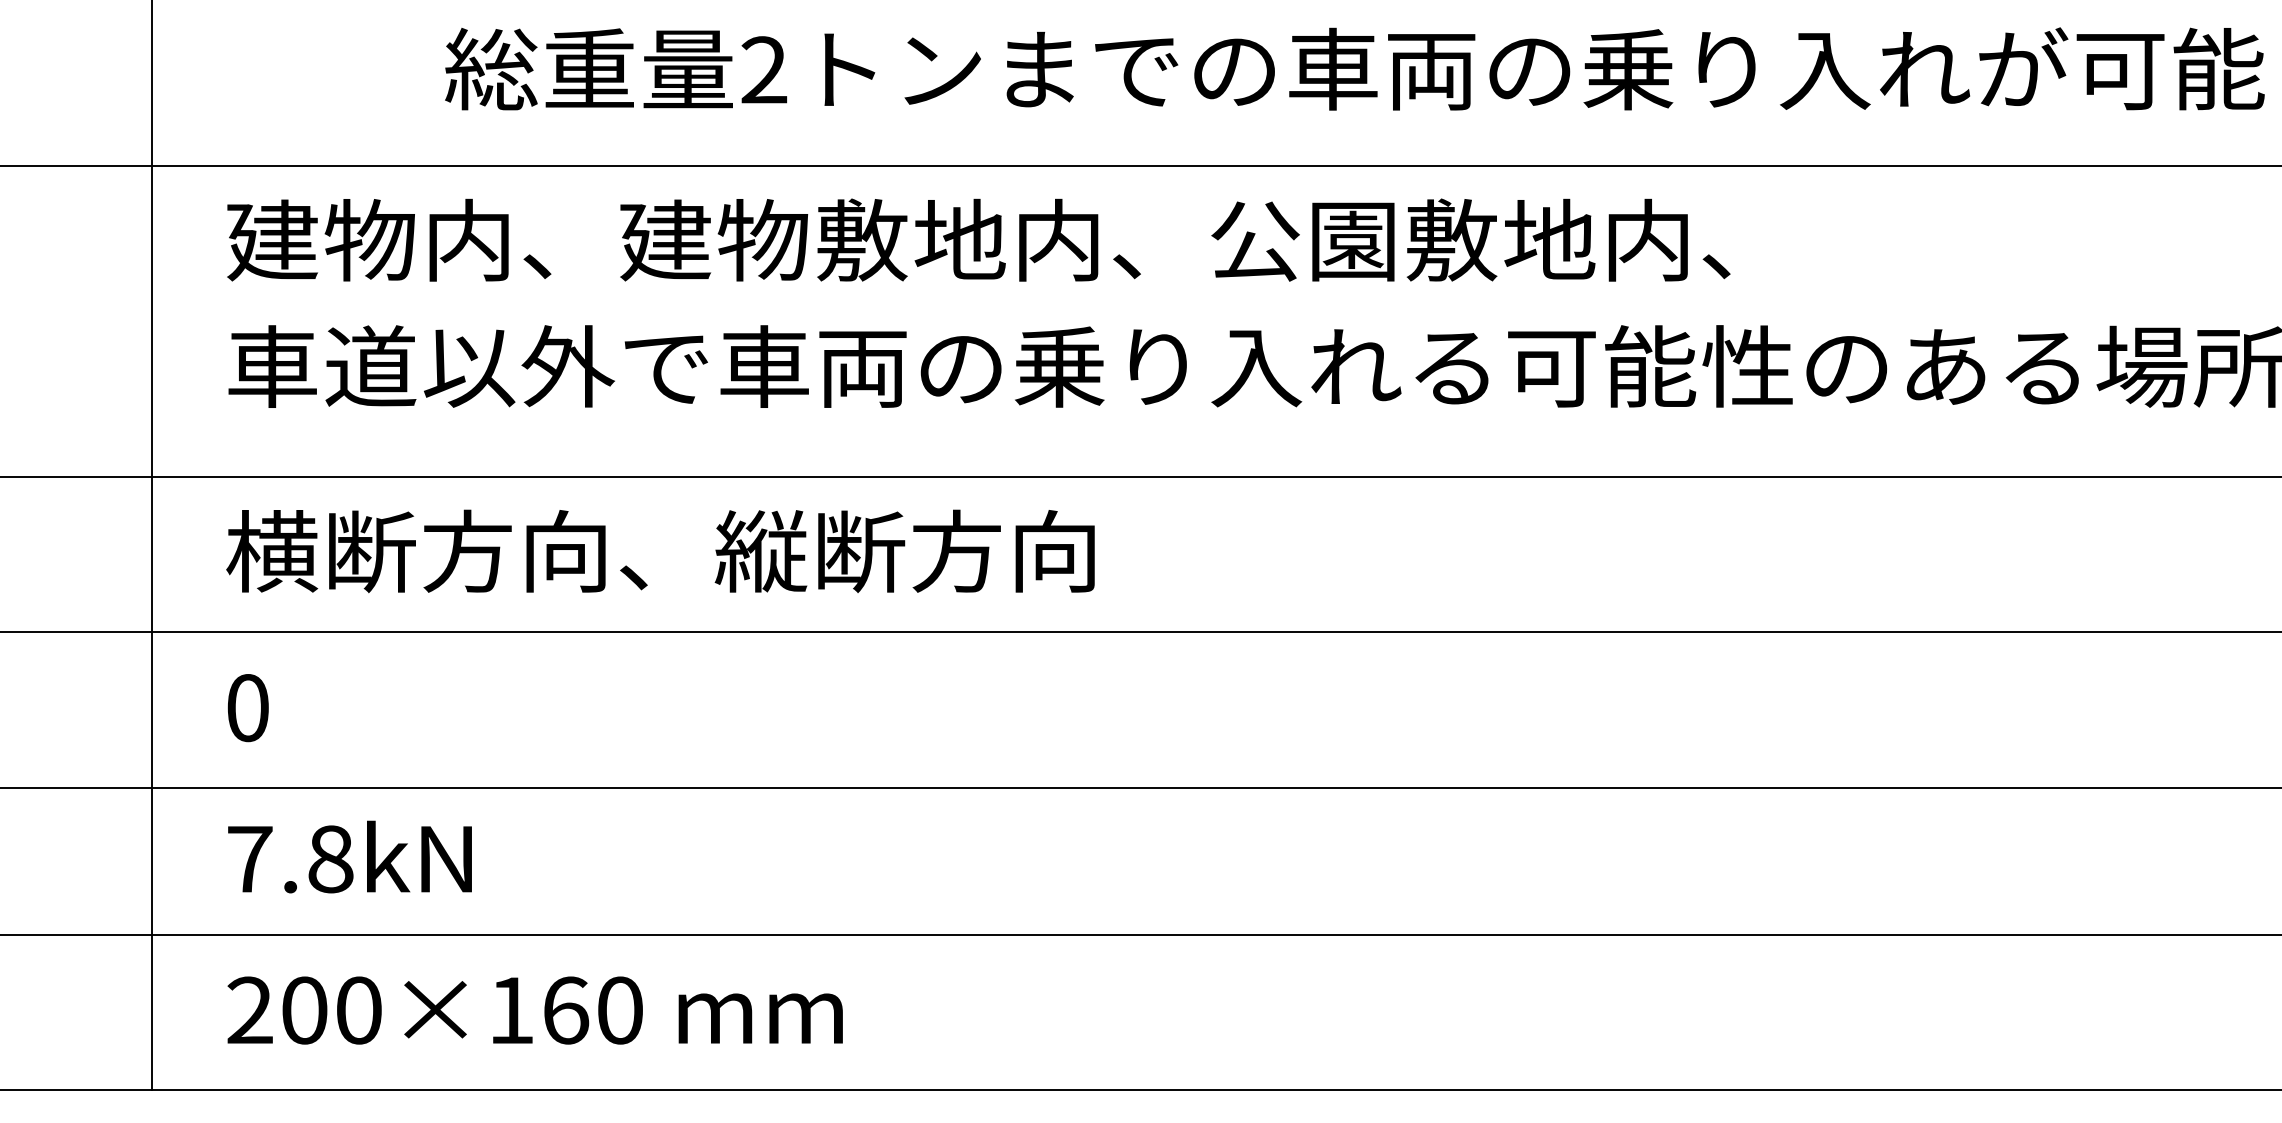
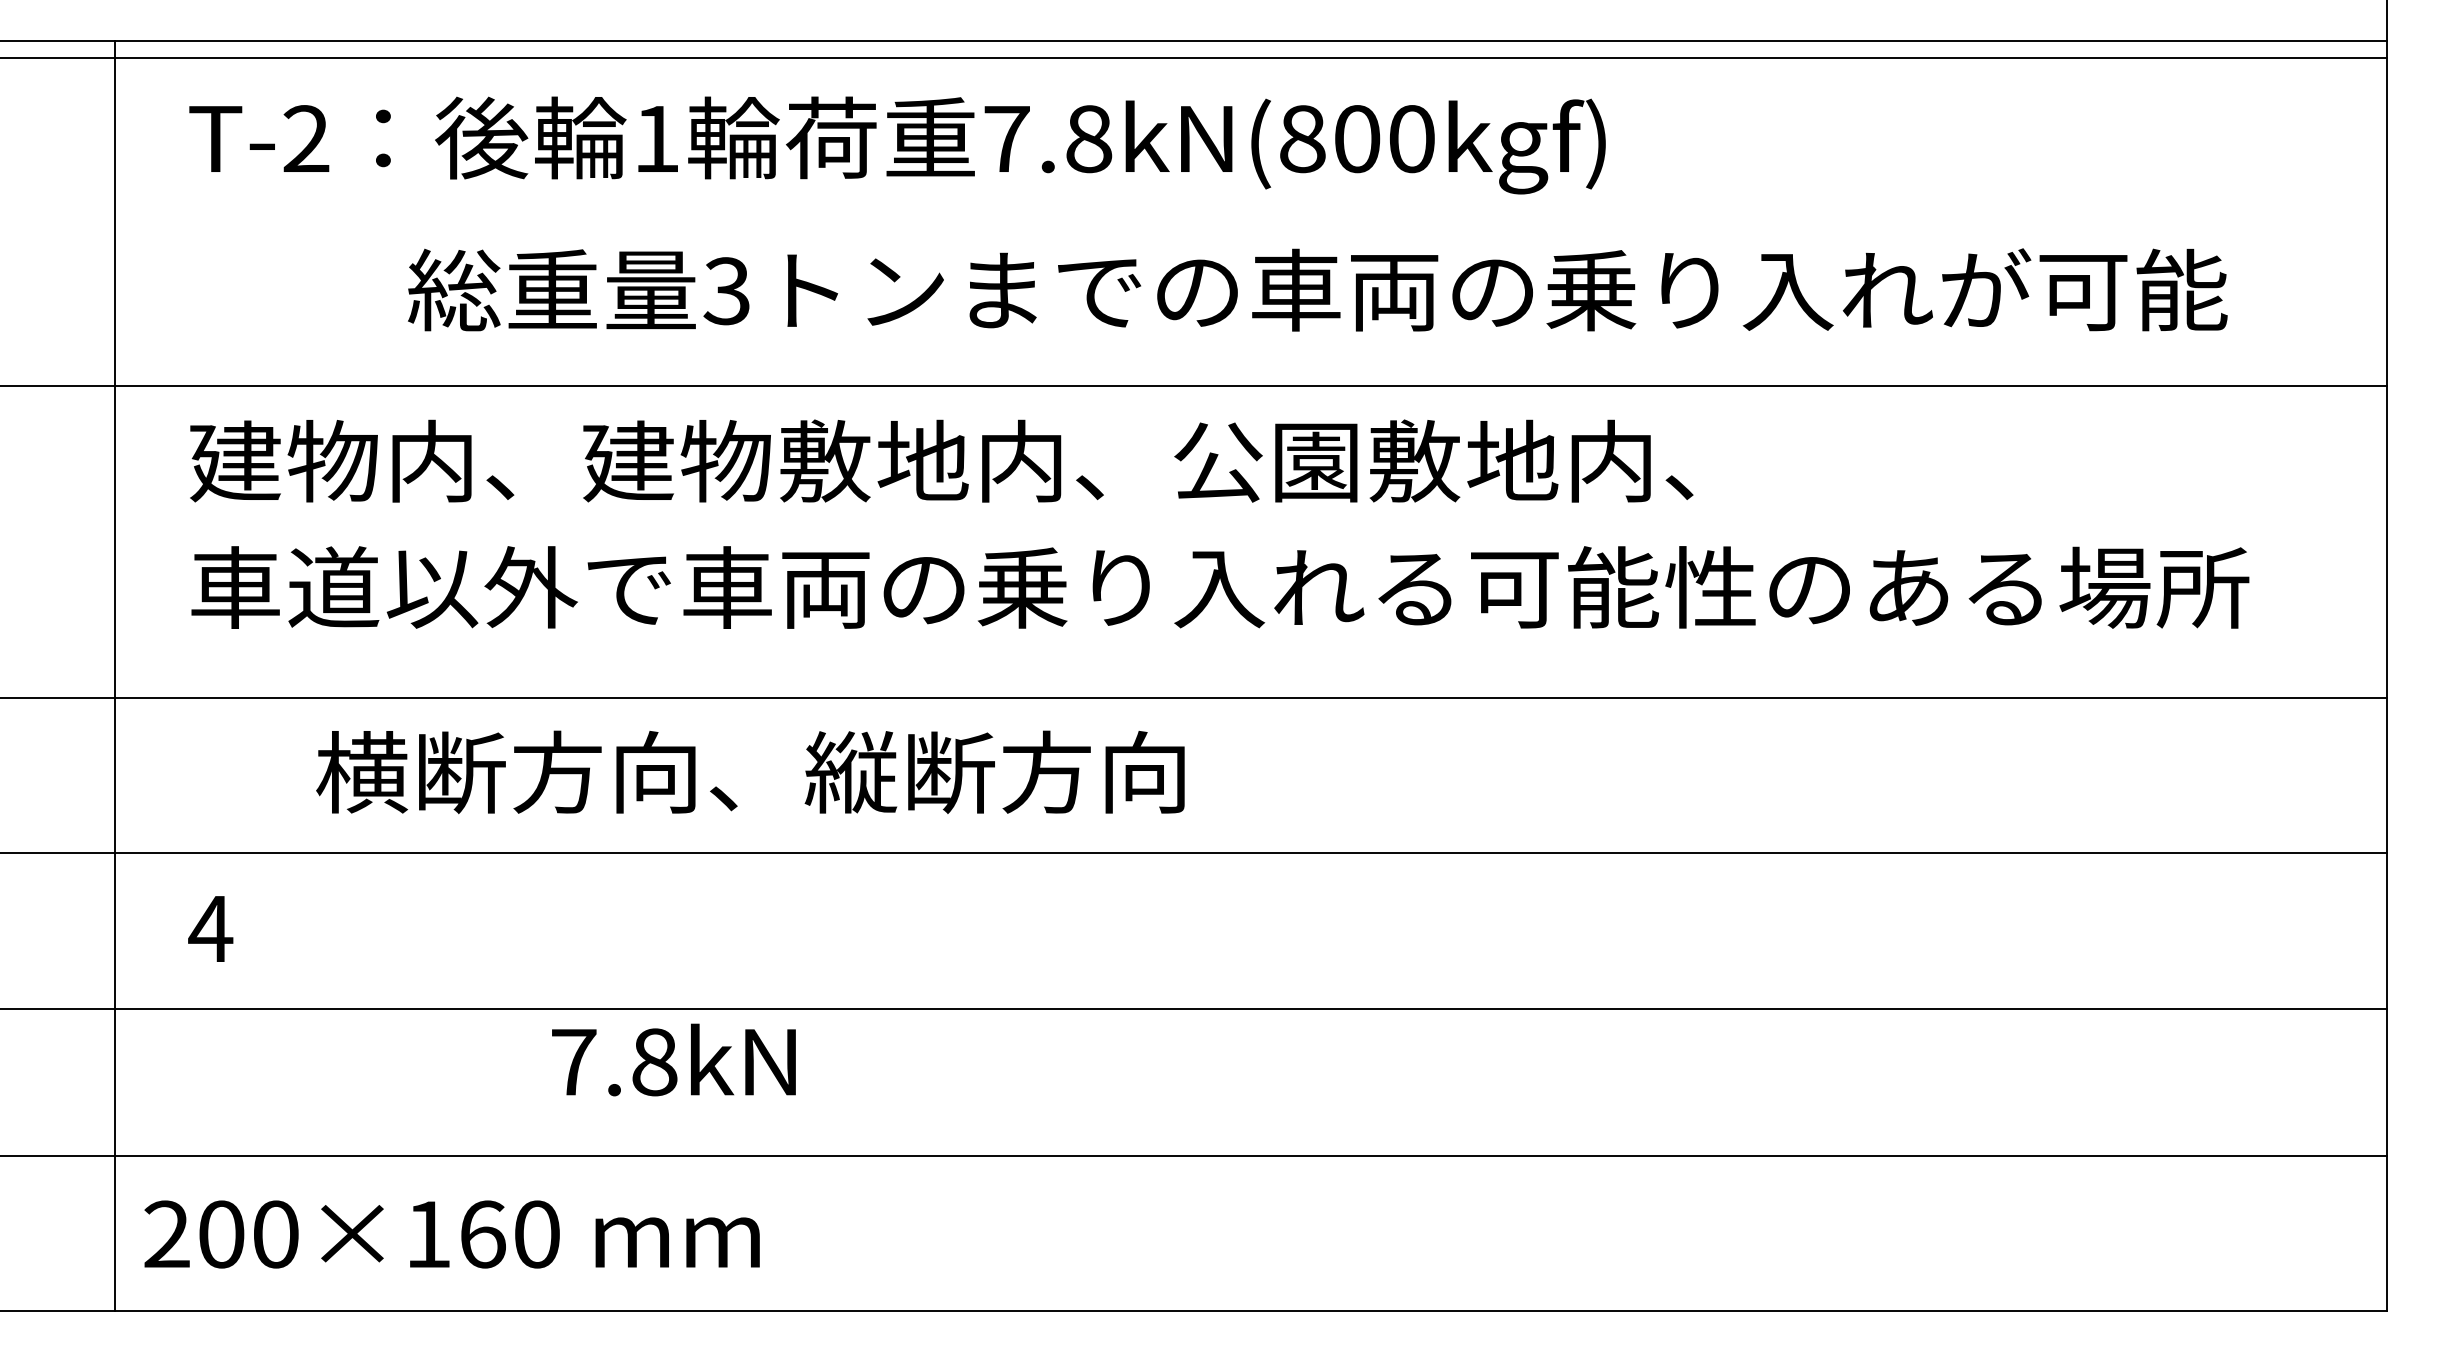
text: (763, 70) -> (726, 291), 2 -> 3
text: (660, 551) -> (750, 772), moved
text: (247, 708) -> (210, 929), 0 -> 4
text: (349, 856) -> (673, 1059), moved
text: (534, 1010) -> (451, 1234), moved

